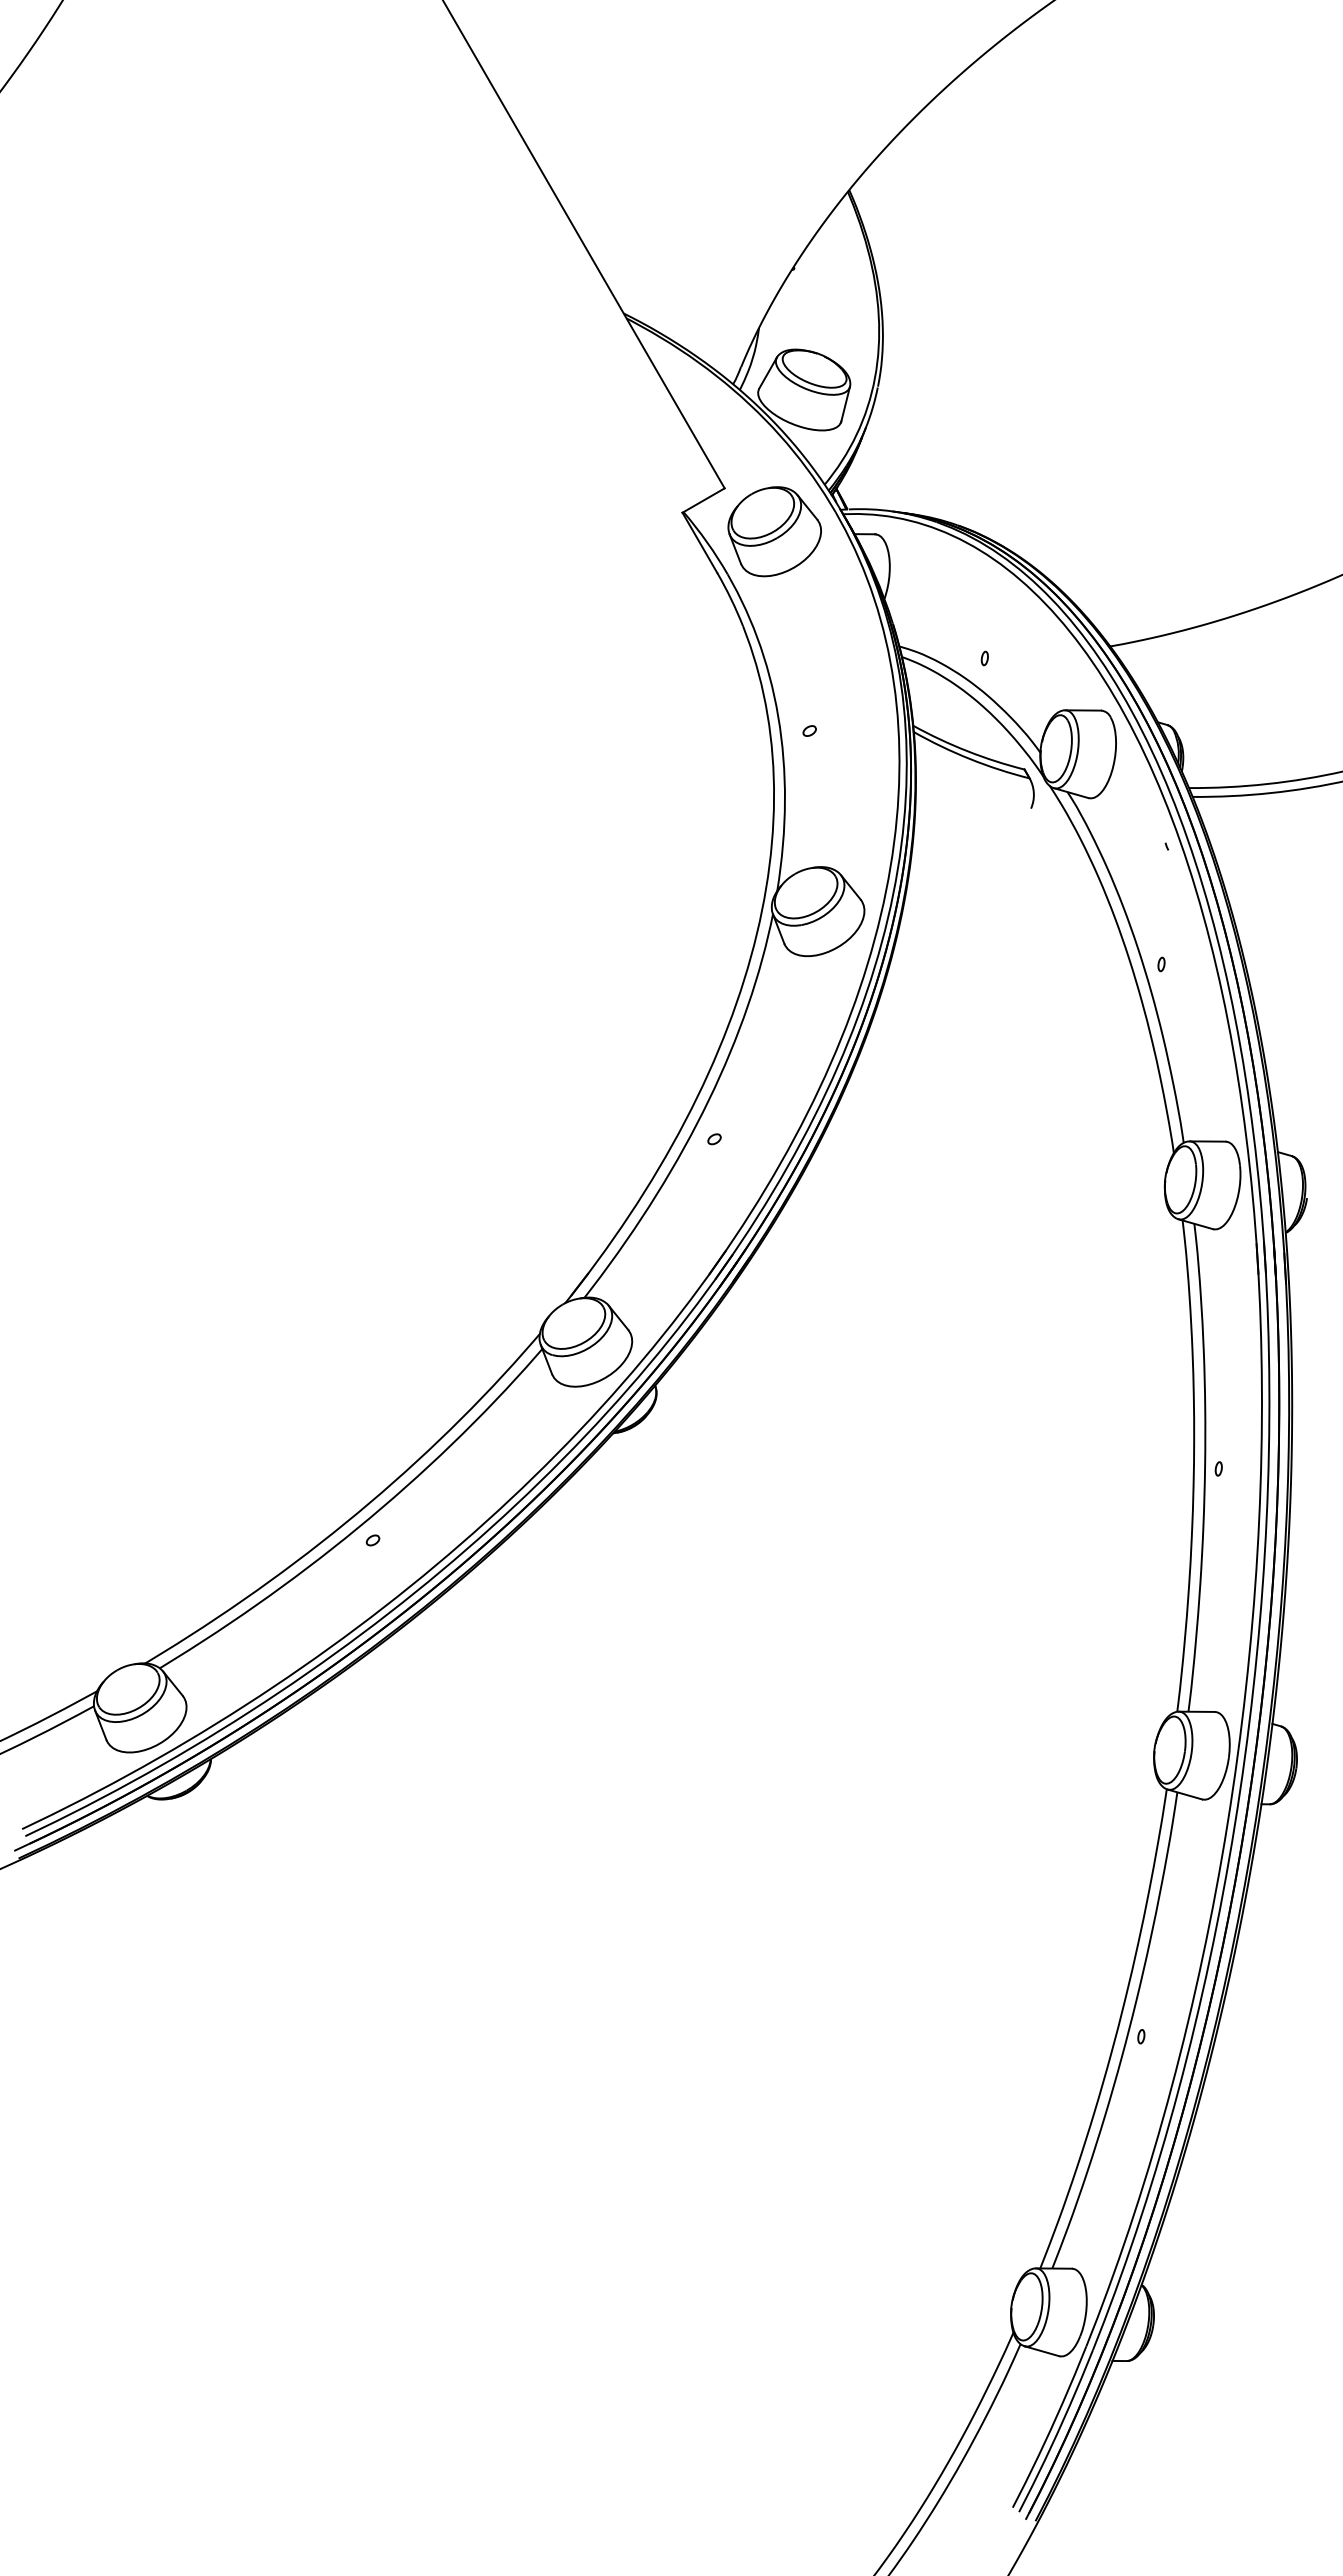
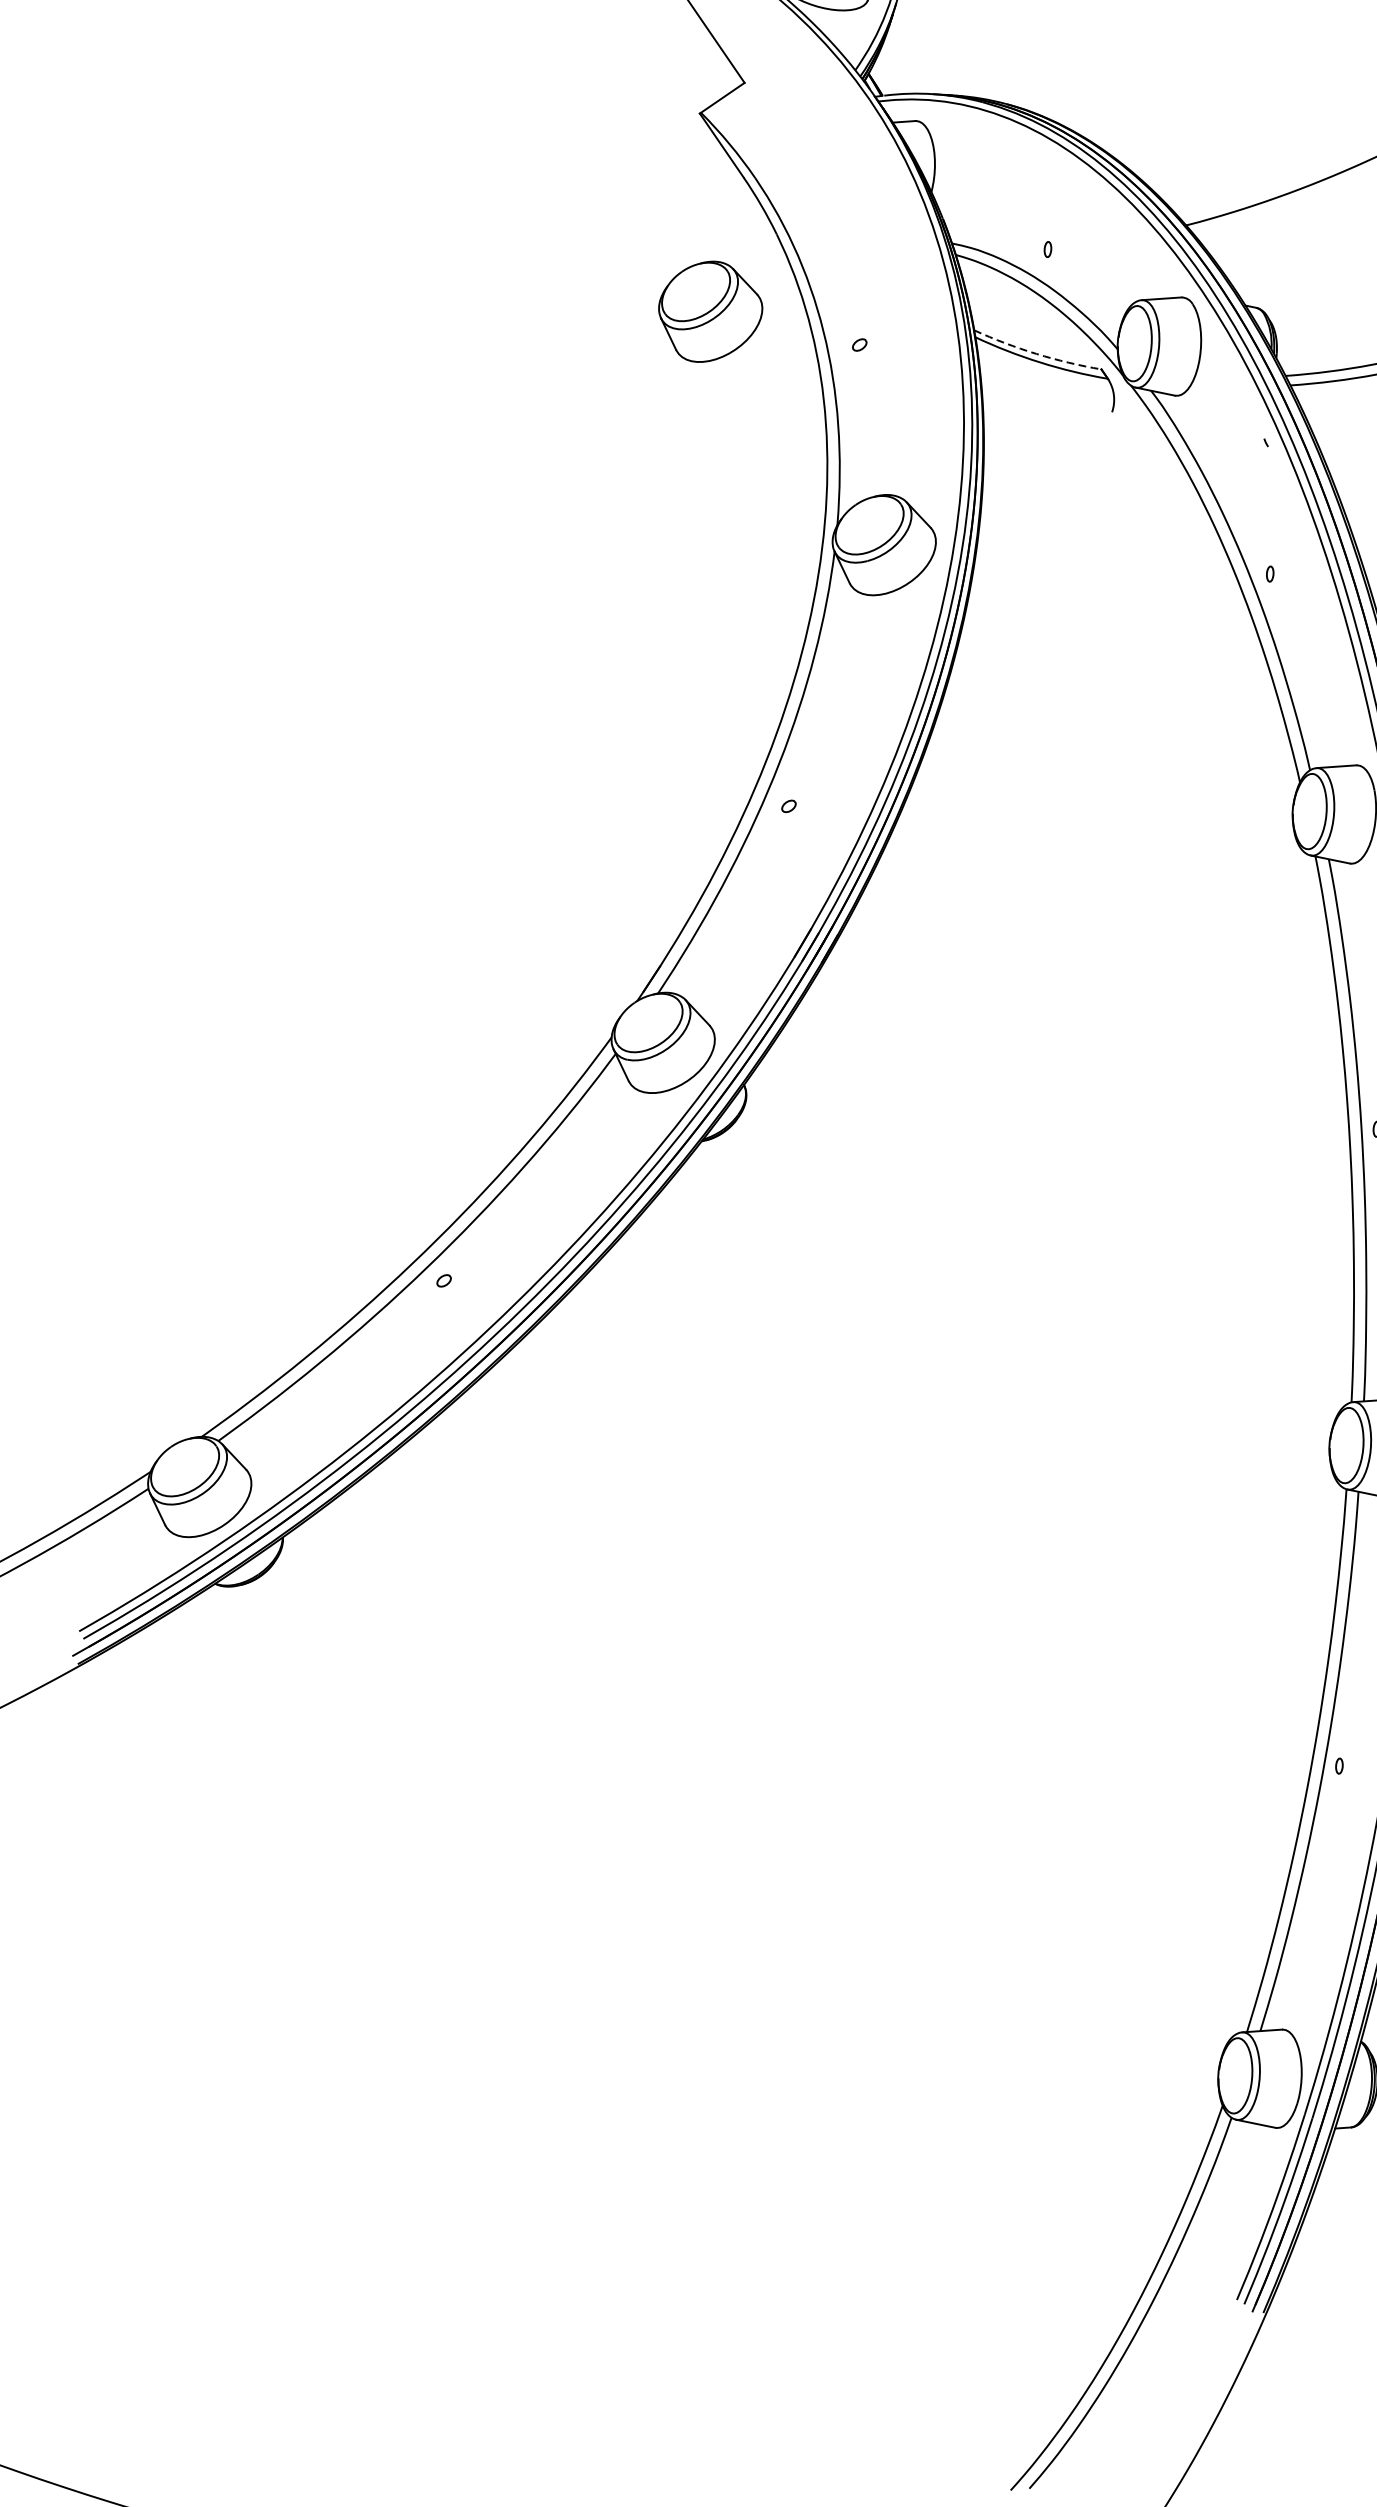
part: (774, 531) -> (710, 311), moved
arc: (967, 751) -> (1036, 354), solid -> dashed

